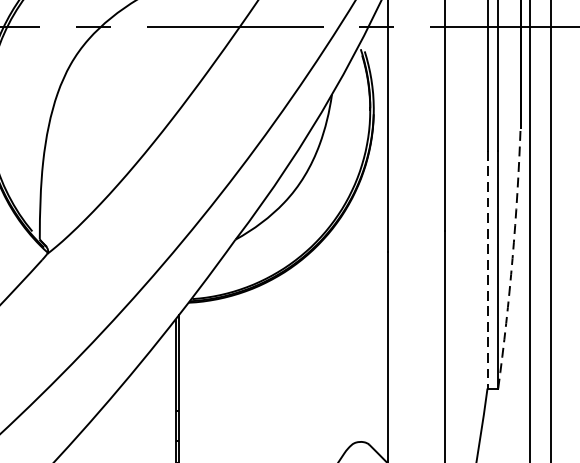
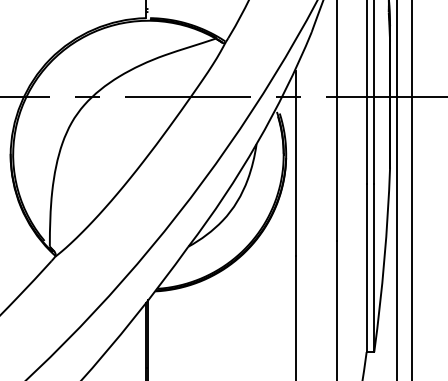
arc: (512, 259) -> (384, 260), dashed -> solid
line: (487, 270) -> (366, 268), dashed -> solid

